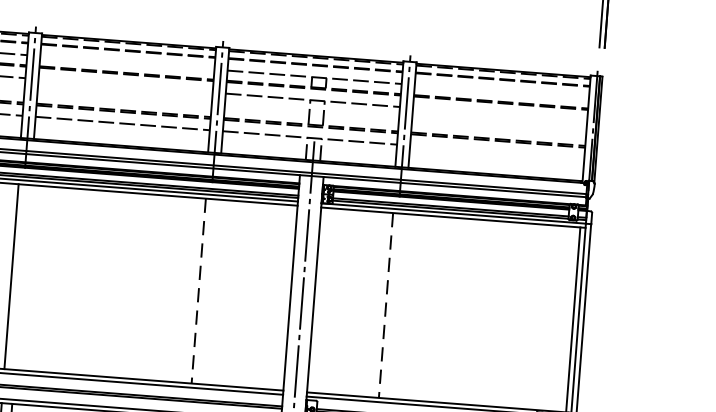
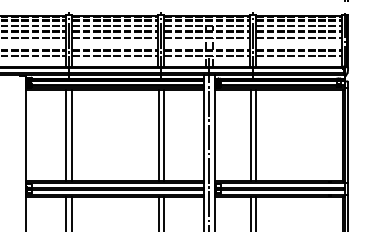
line: (126, 63) -> (114, 26), added
line: (124, 85) -> (114, 37), added
line: (502, 92) -> (299, 26), added
line: (500, 114) -> (299, 37), added
line: (497, 153) -> (299, 56), added
line: (21, 276) -> (71, 134), added
line: (209, 290) -> (163, 134), added
line: (198, 291) -> (158, 135), dashed -> solid
line: (396, 304) -> (255, 134), added
line: (385, 306) -> (250, 135), dashed -> solid

